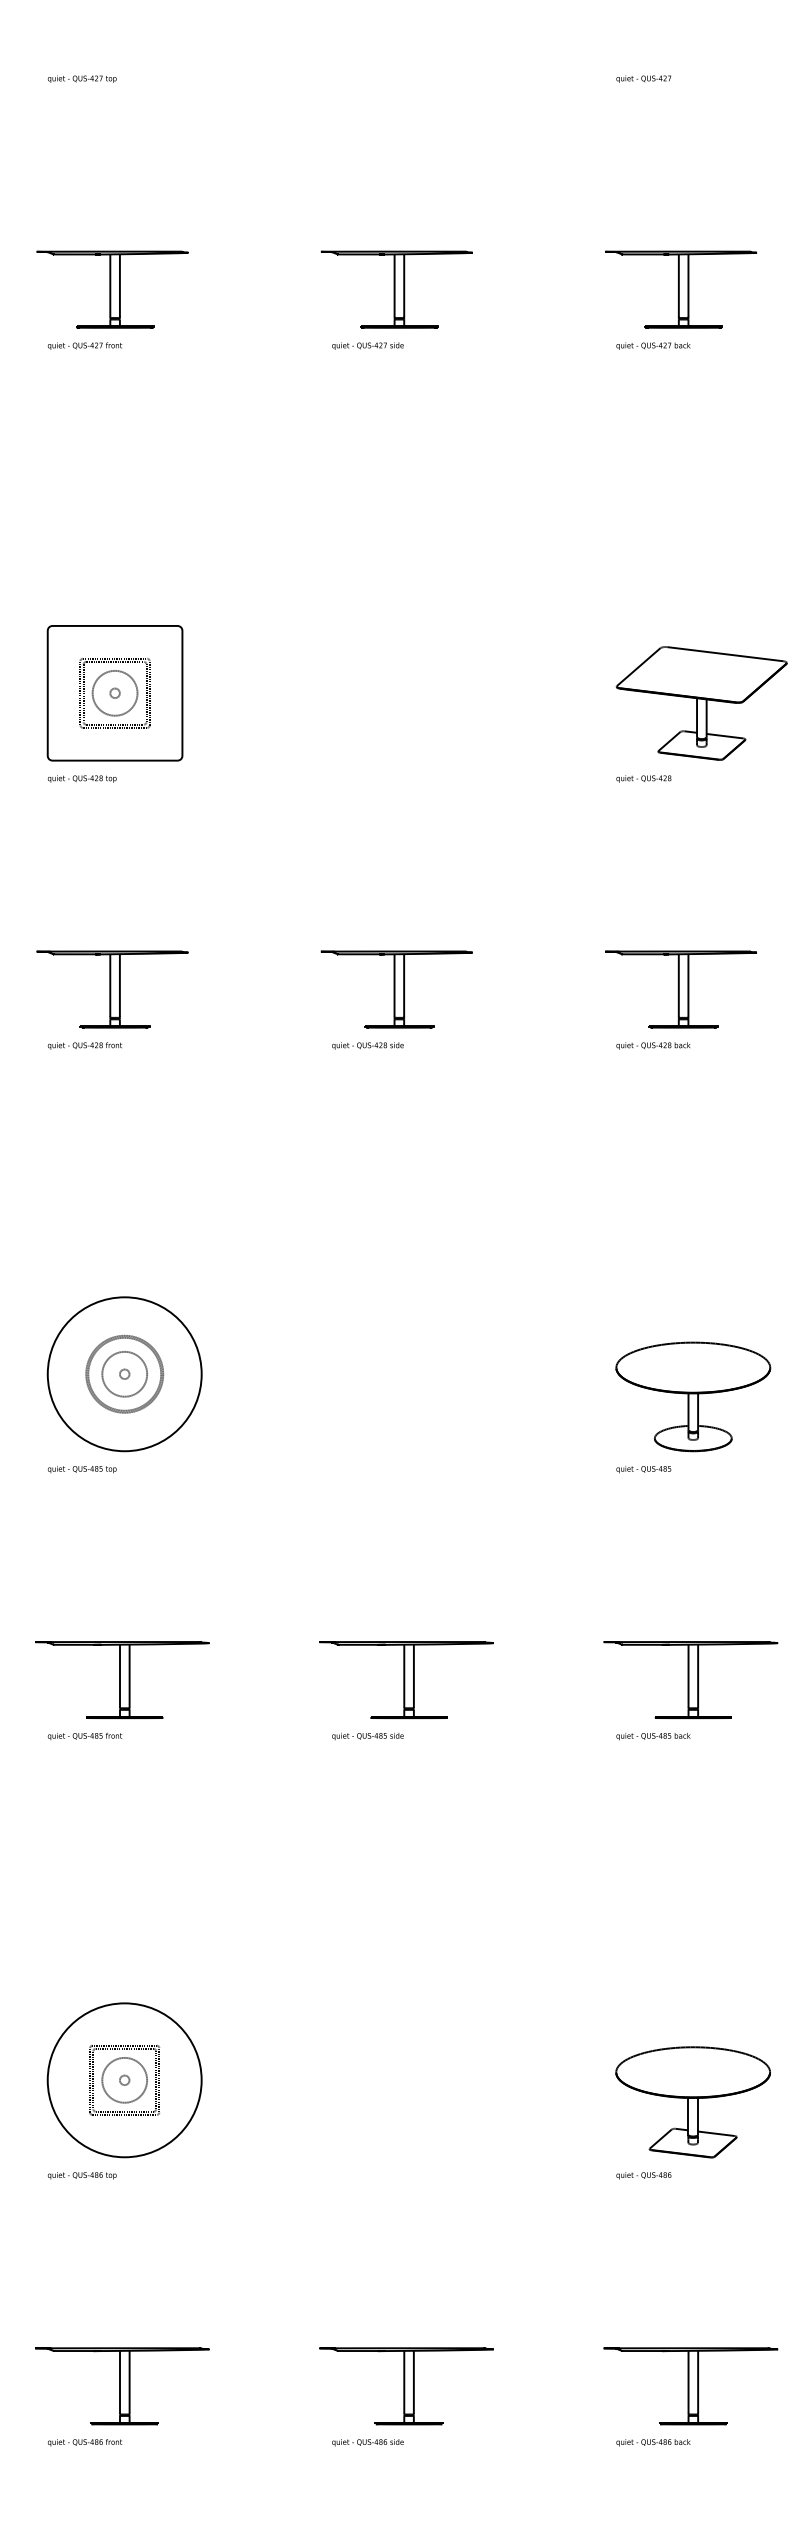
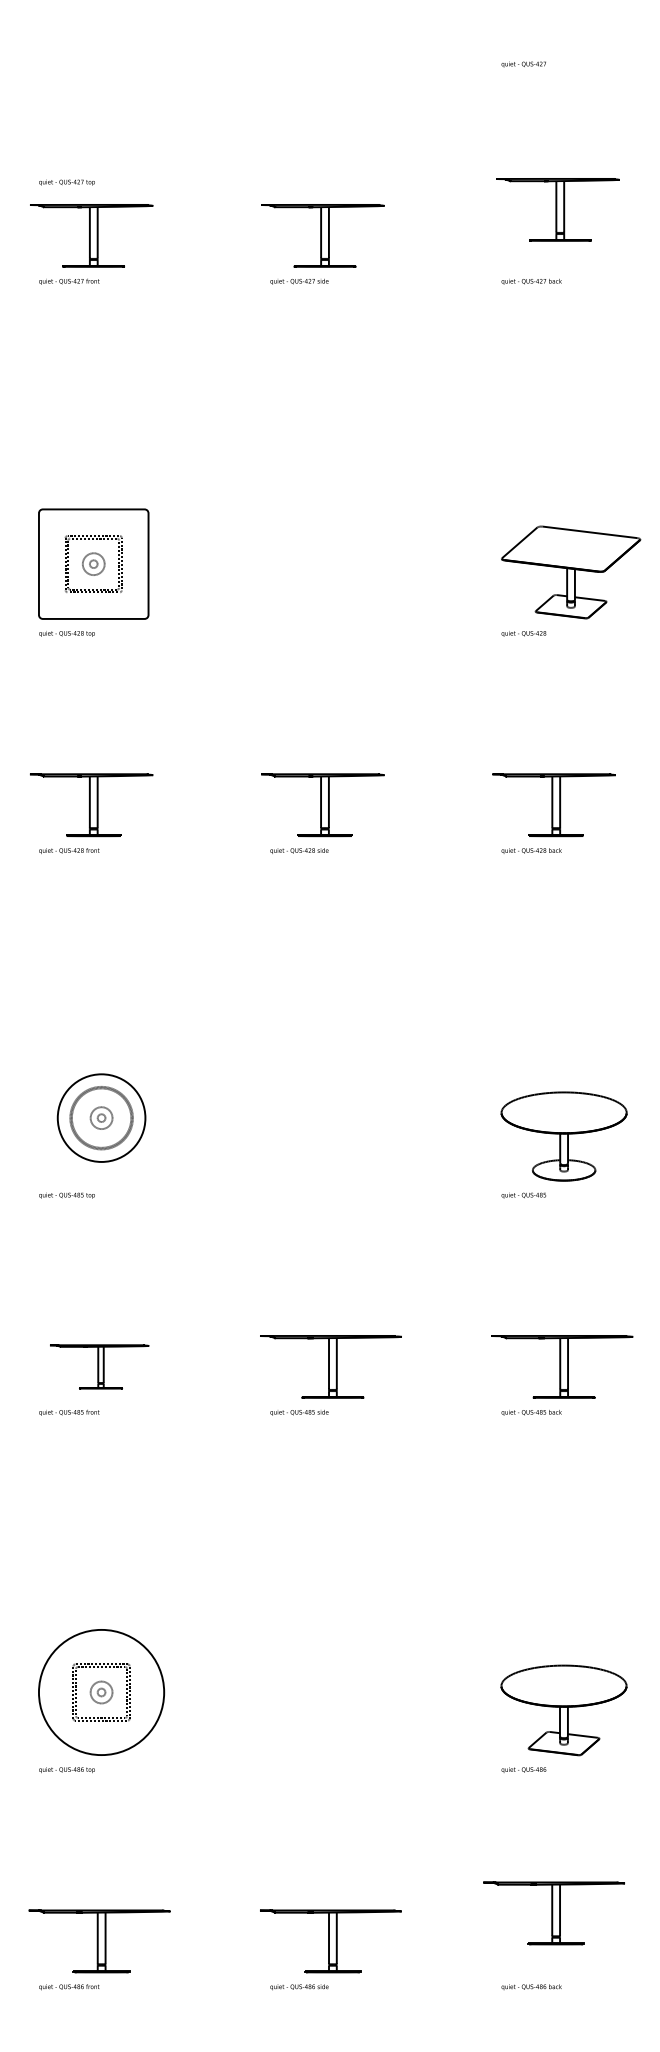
text: (81, 79) -> (66, 182), moved
part: (680, 289) -> (557, 209), moved
circle: (114, 692) -> (93, 563), size x0.6
circle: (124, 1373) -> (101, 1117), size x0.6
circle: (124, 1373) -> (101, 1117), size x0.7
part: (122, 1679) -> (99, 1366), size x0.7
circle: (124, 2080) -> (101, 1692), size x0.6
part: (690, 2386) -> (553, 1913), moved

